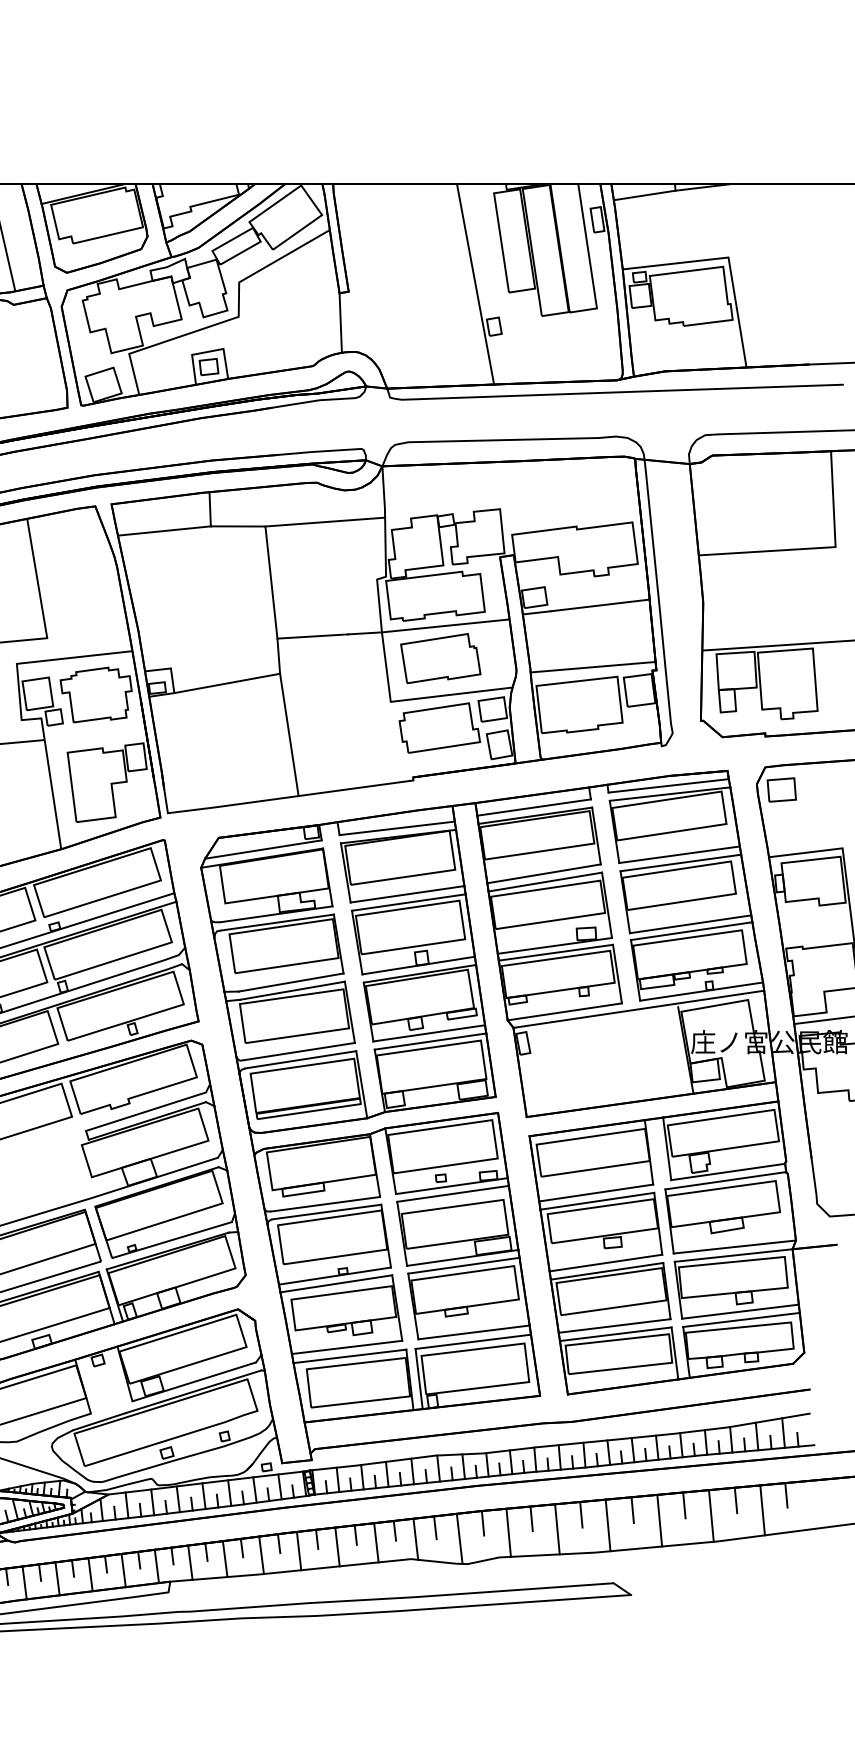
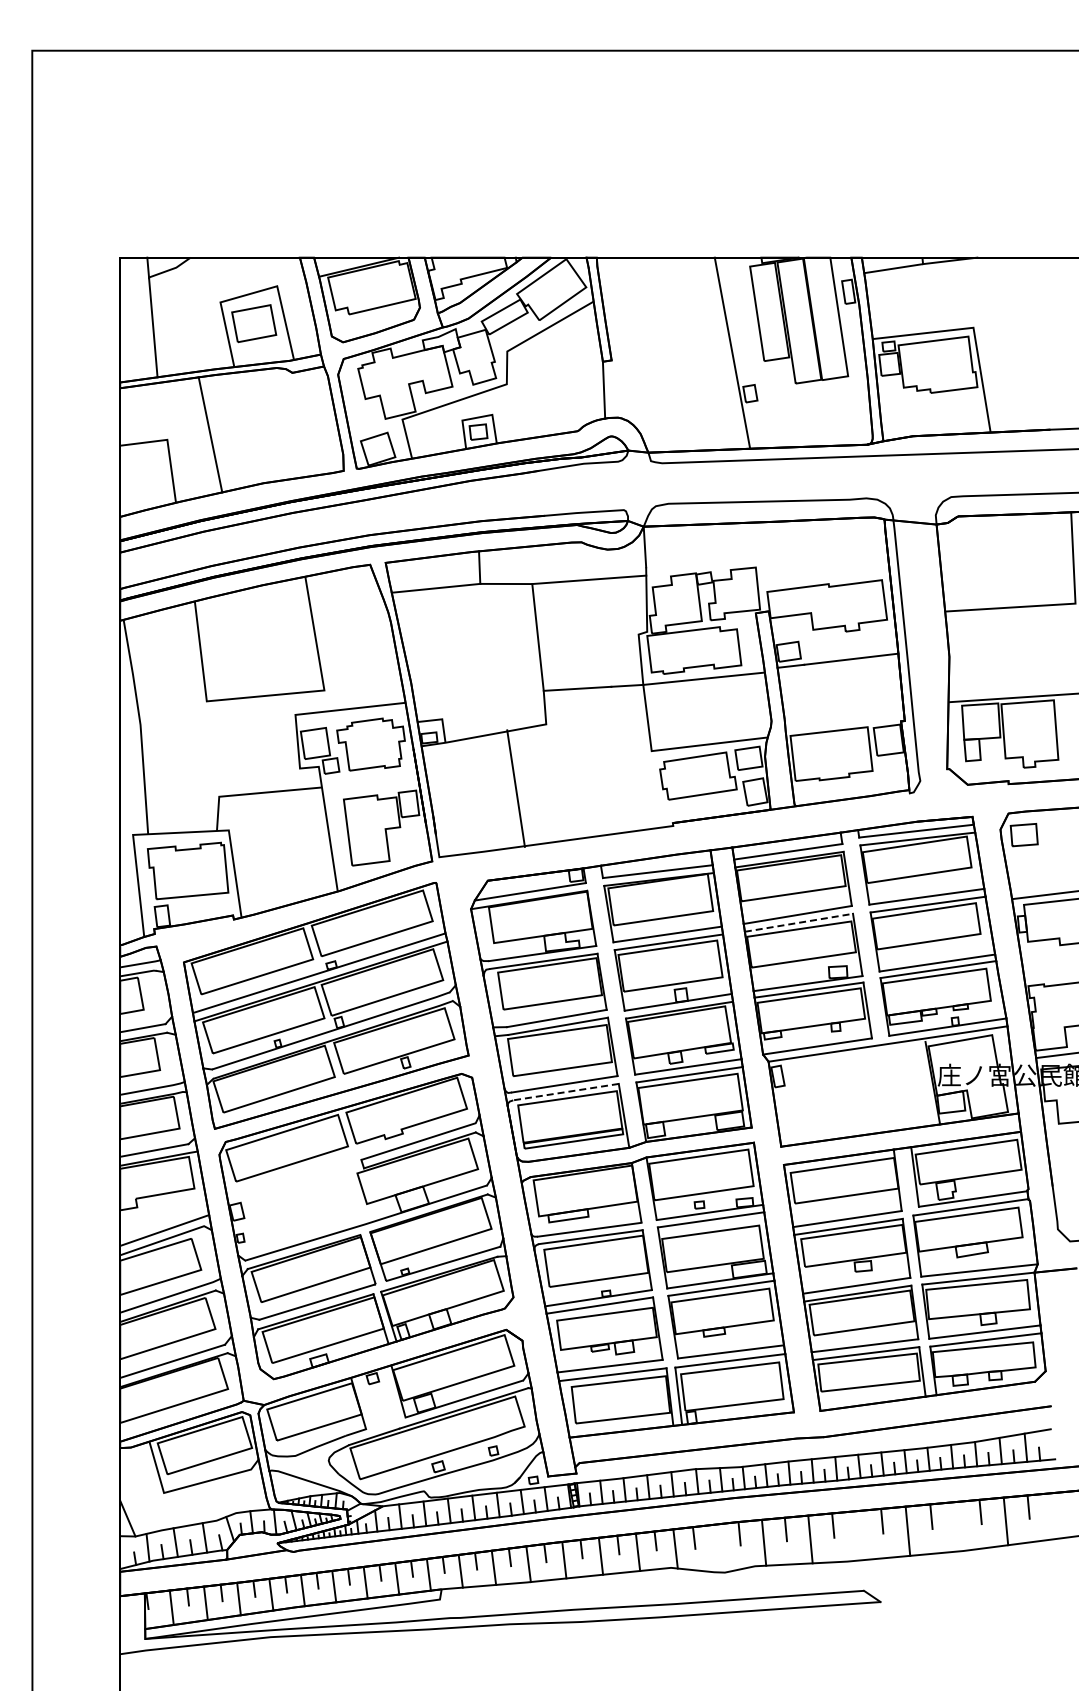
part: (440, 658) -> (699, 709), removed
line: (593, 667) -> (844, 718), removed
line: (288, 734) -> (515, 788), moved
line: (544, 881) -> (798, 922), solid -> dashed
line: (300, 1060) -> (565, 1092), solid -> dashed
line: (710, 1515) -> (956, 1526), removed
line: (607, 1525) -> (858, 1535), removed
line: (459, 1538) -> (717, 1548), removed

